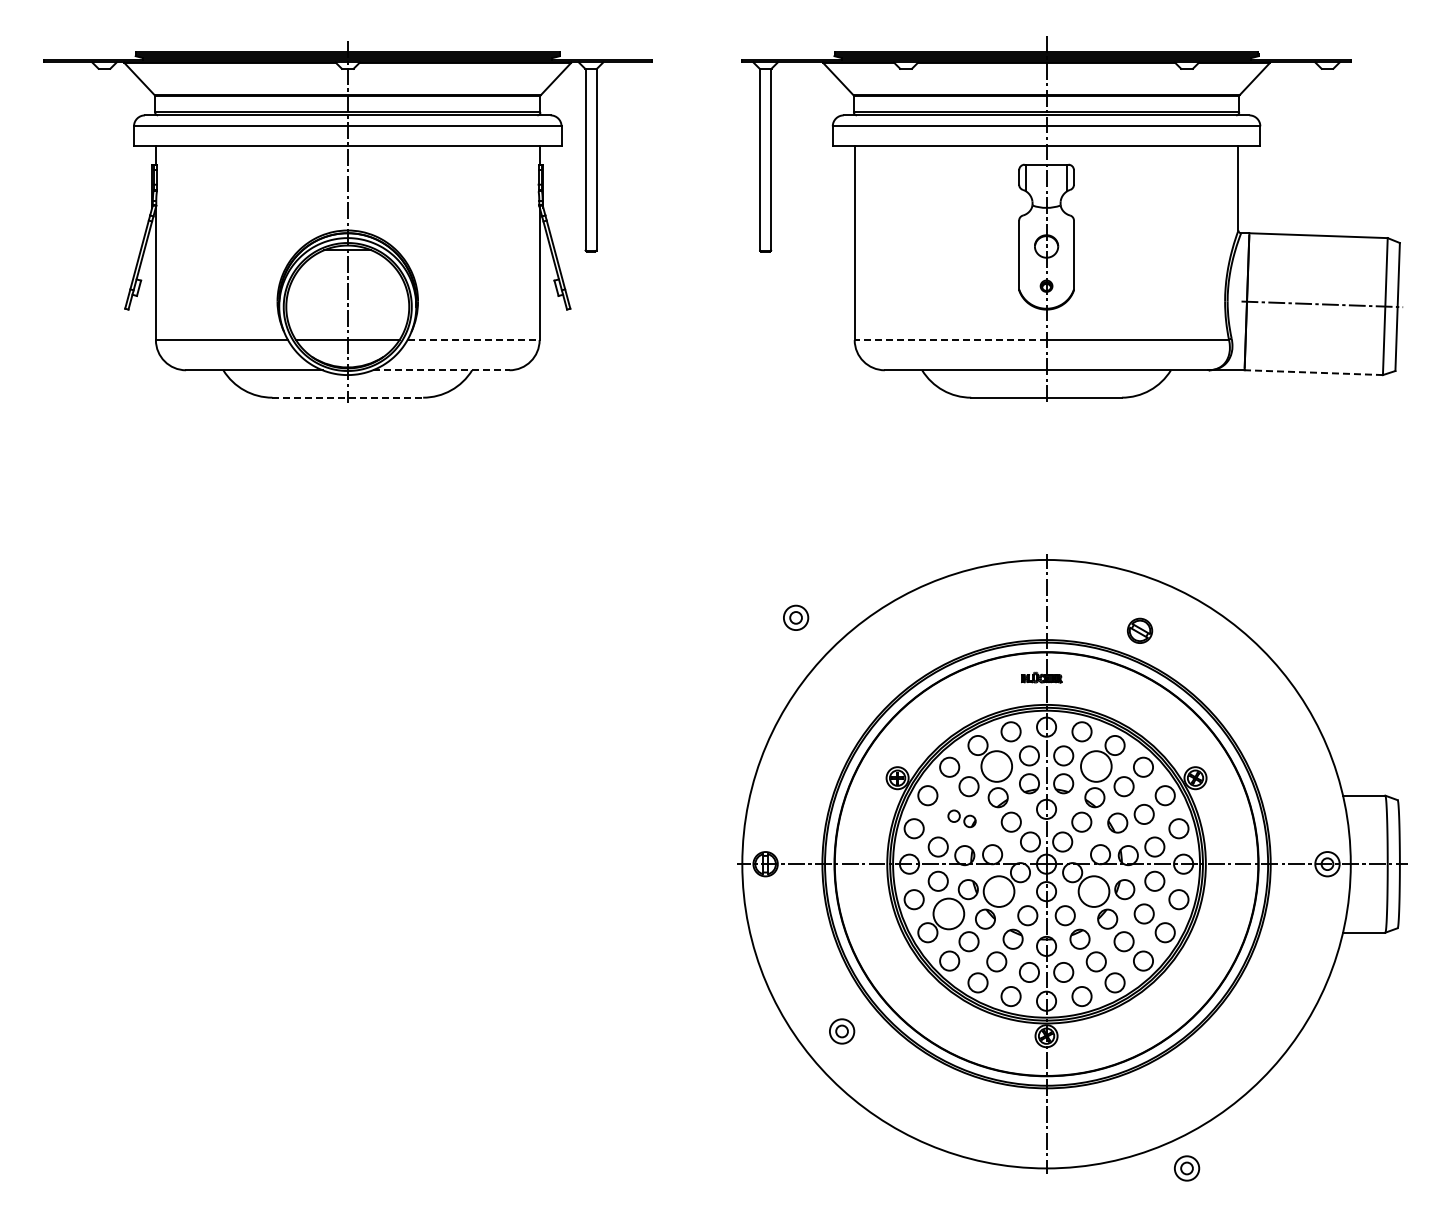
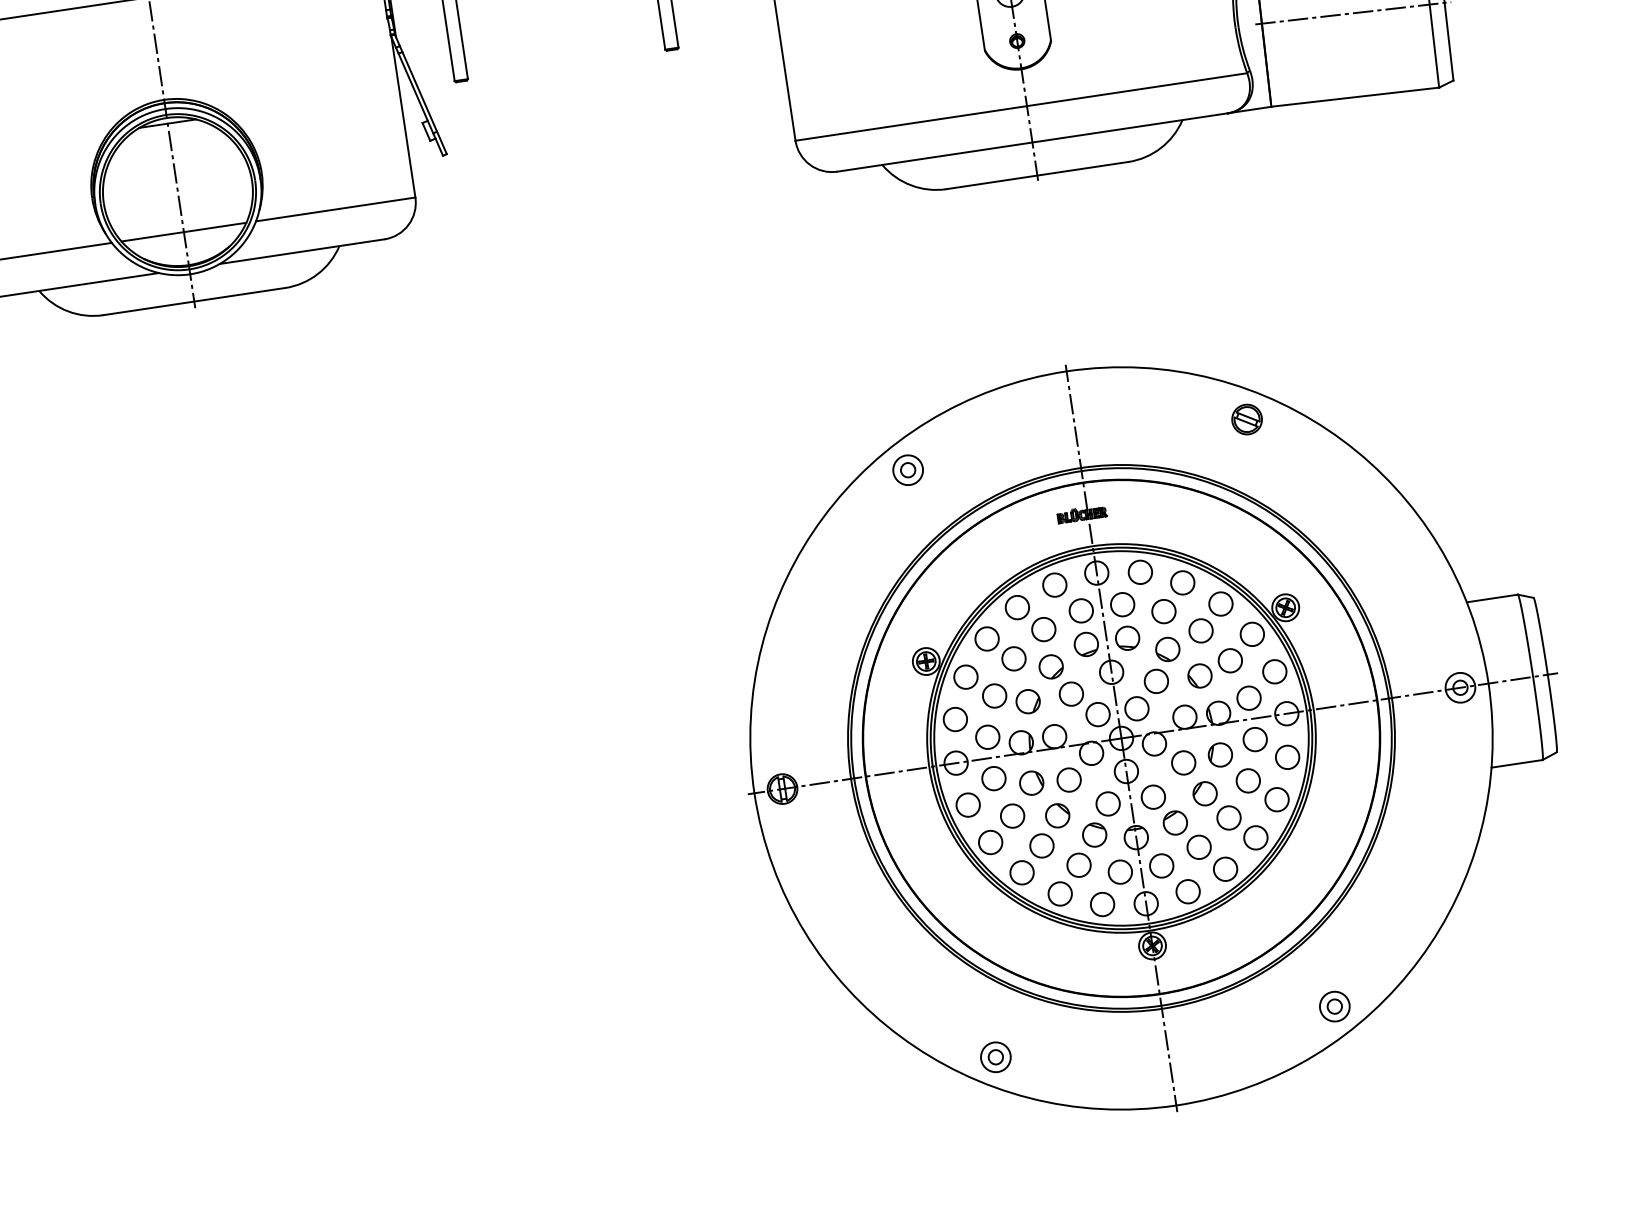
line: (474, 340) -> (336, 209), dashed -> solid
line: (950, 340) -> (911, 123), dashed -> solid
line: (441, 370) -> (302, 251), dashed -> solid
line: (1313, 372) -> (1354, 97), dashed -> solid
line: (348, 397) -> (195, 301), dashed -> solid
part: (796, 617) -> (908, 469), moved
part: (1140, 630) -> (1247, 418), moved
circle: (996, 766) -> (1043, 629), size x0.62
circle: (1095, 766) -> (1162, 611), size x0.62
part: (961, 818) -> (1010, 698), size x1.67
circle: (998, 891) -> (1068, 780), size x0.62
circle: (1093, 891) -> (1183, 762), size x0.62
circle: (948, 913) -> (1012, 815), size x0.62
part: (842, 1031) -> (996, 1057), moved
part: (1187, 1168) -> (1335, 1006), moved

